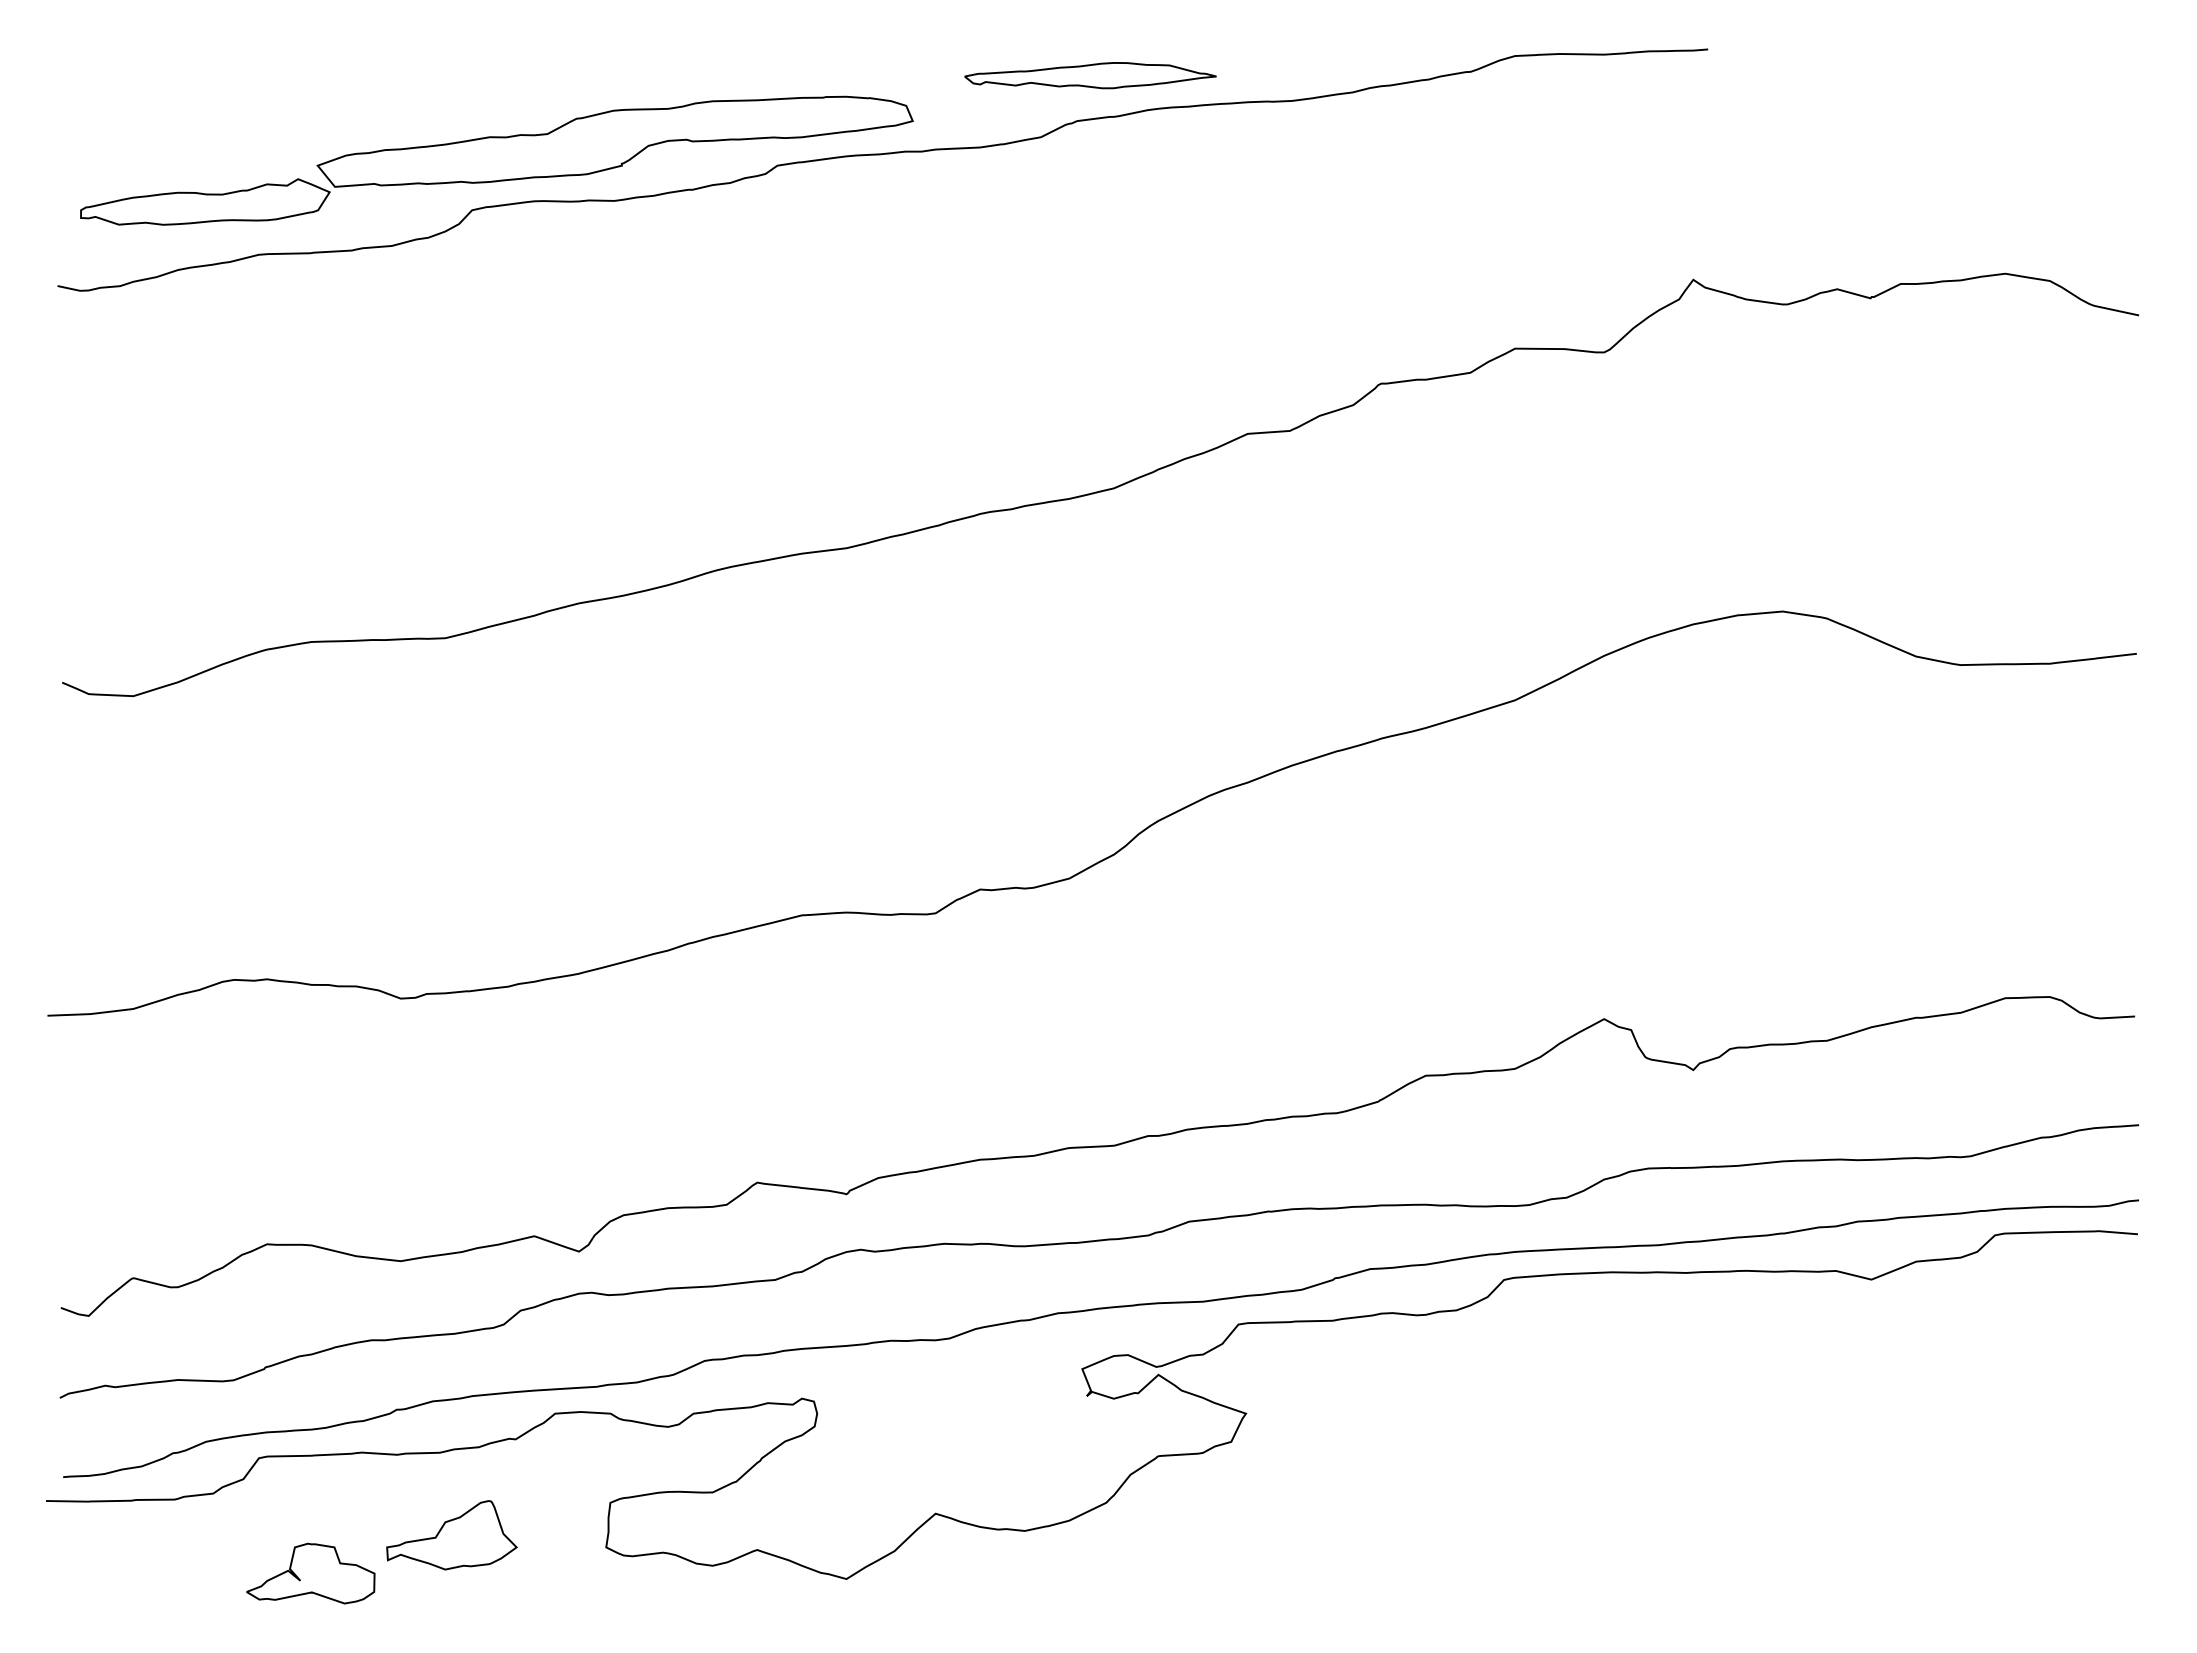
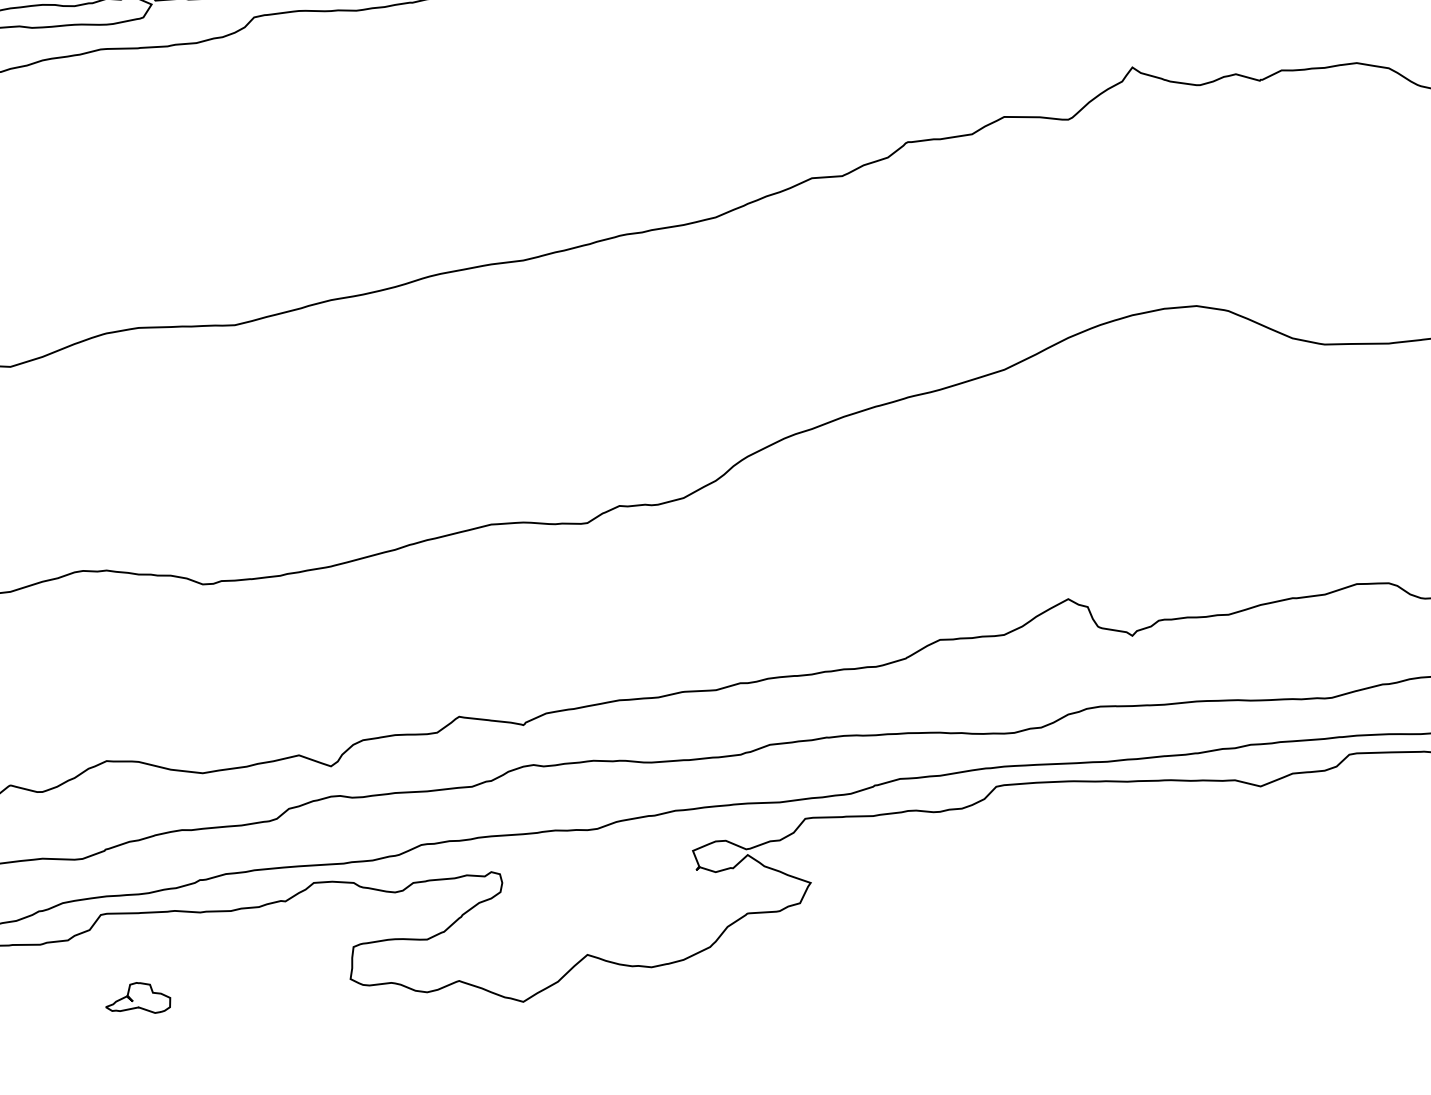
part: (451, 1535) -> (239, 970), removed
part: (310, 1573) -> (137, 997), size x0.7

